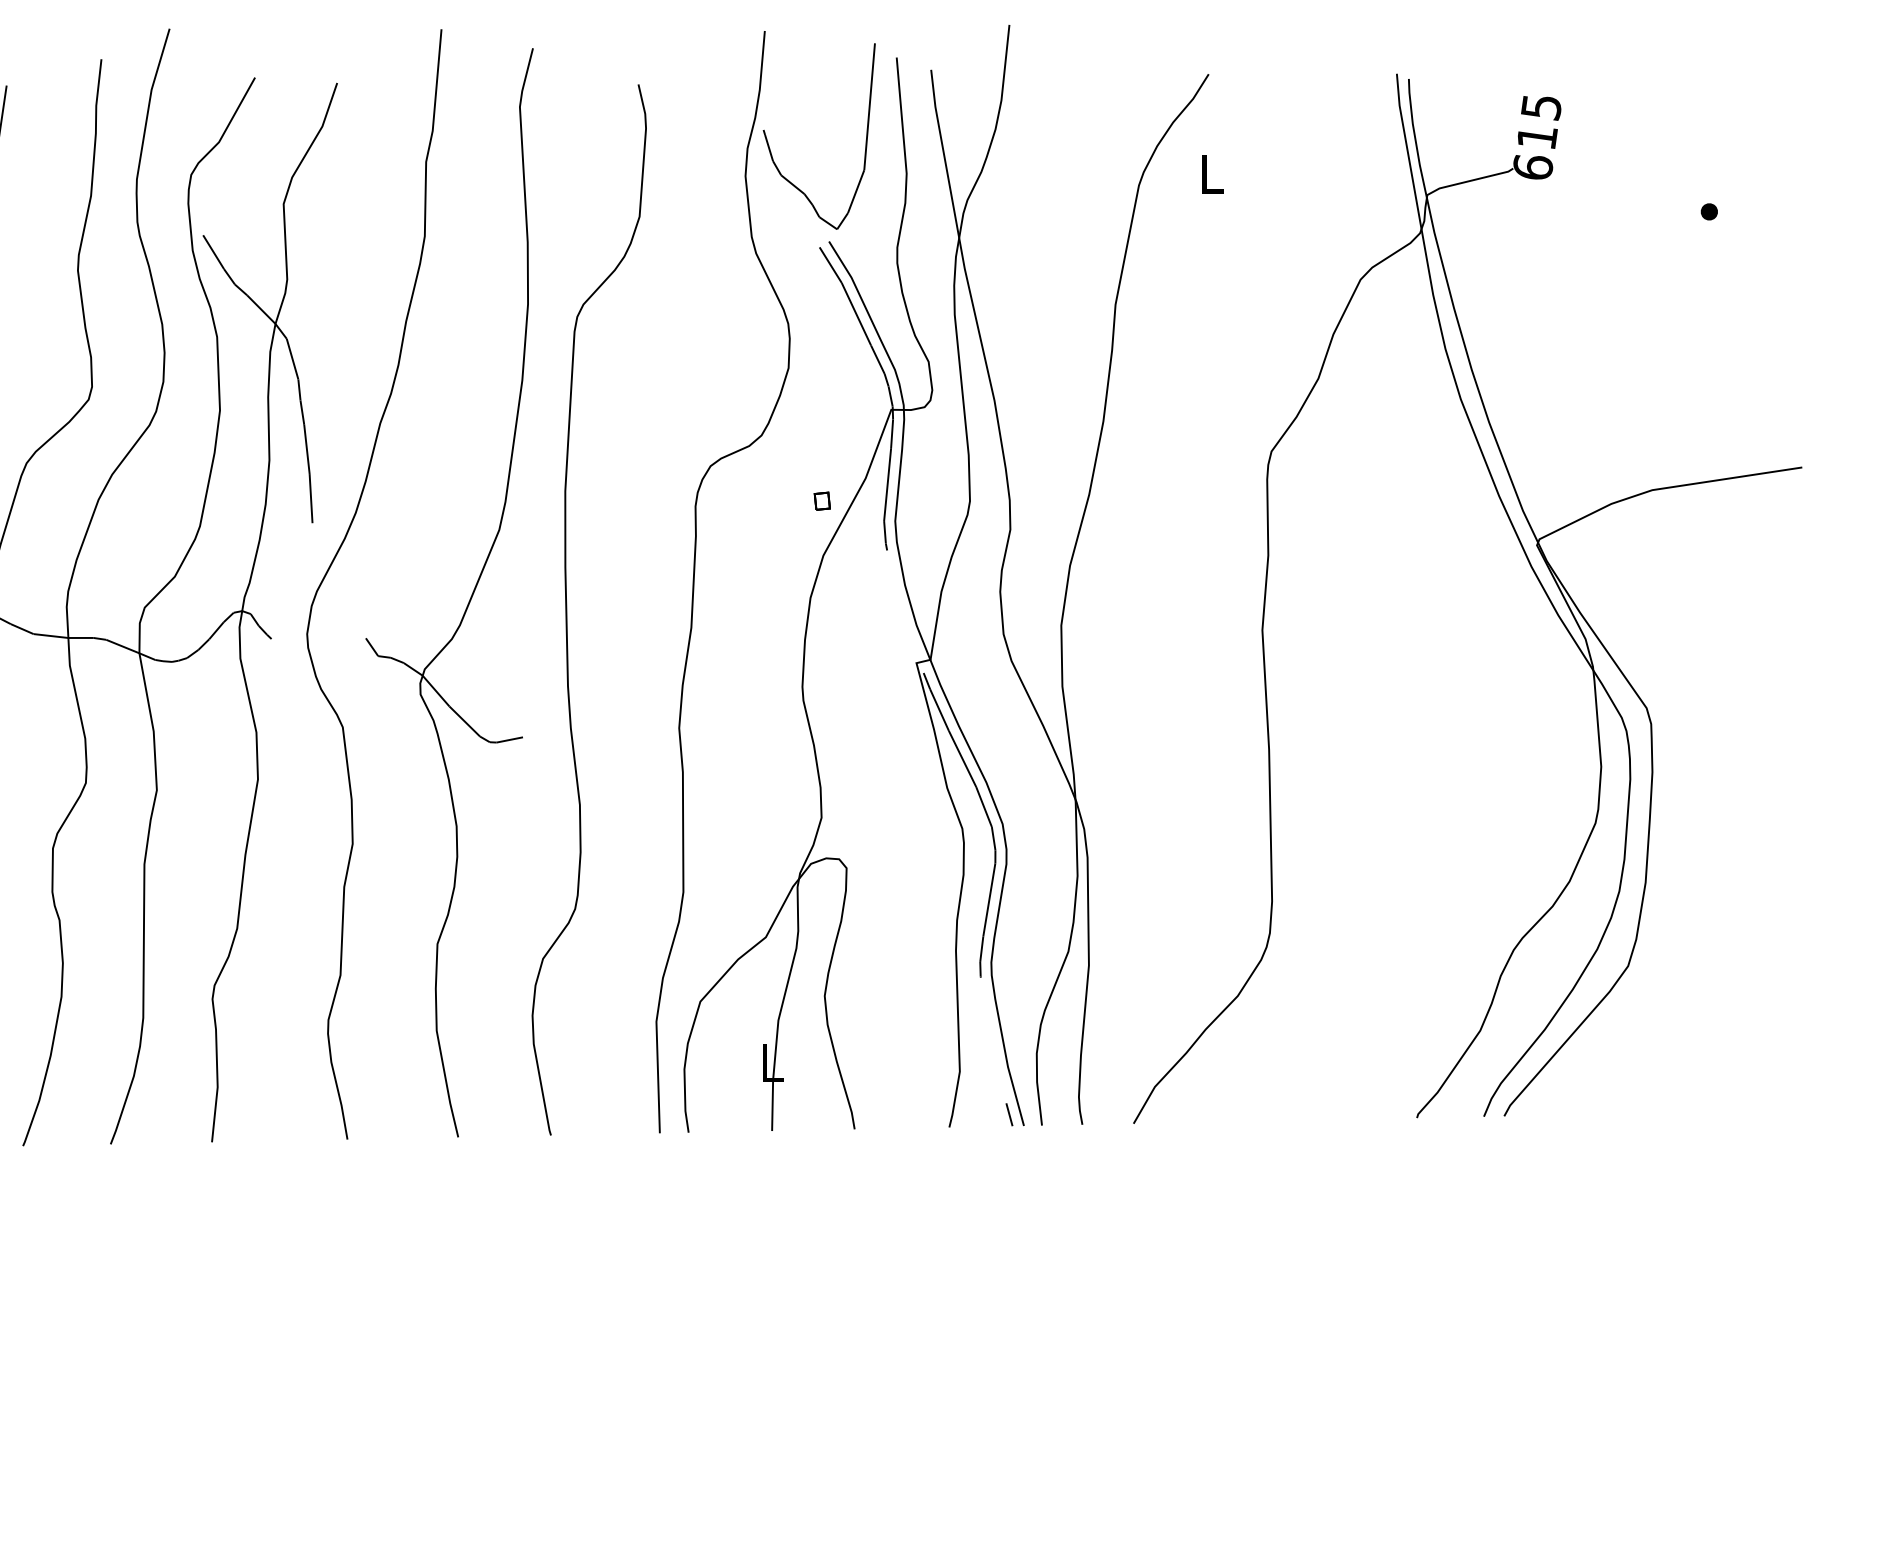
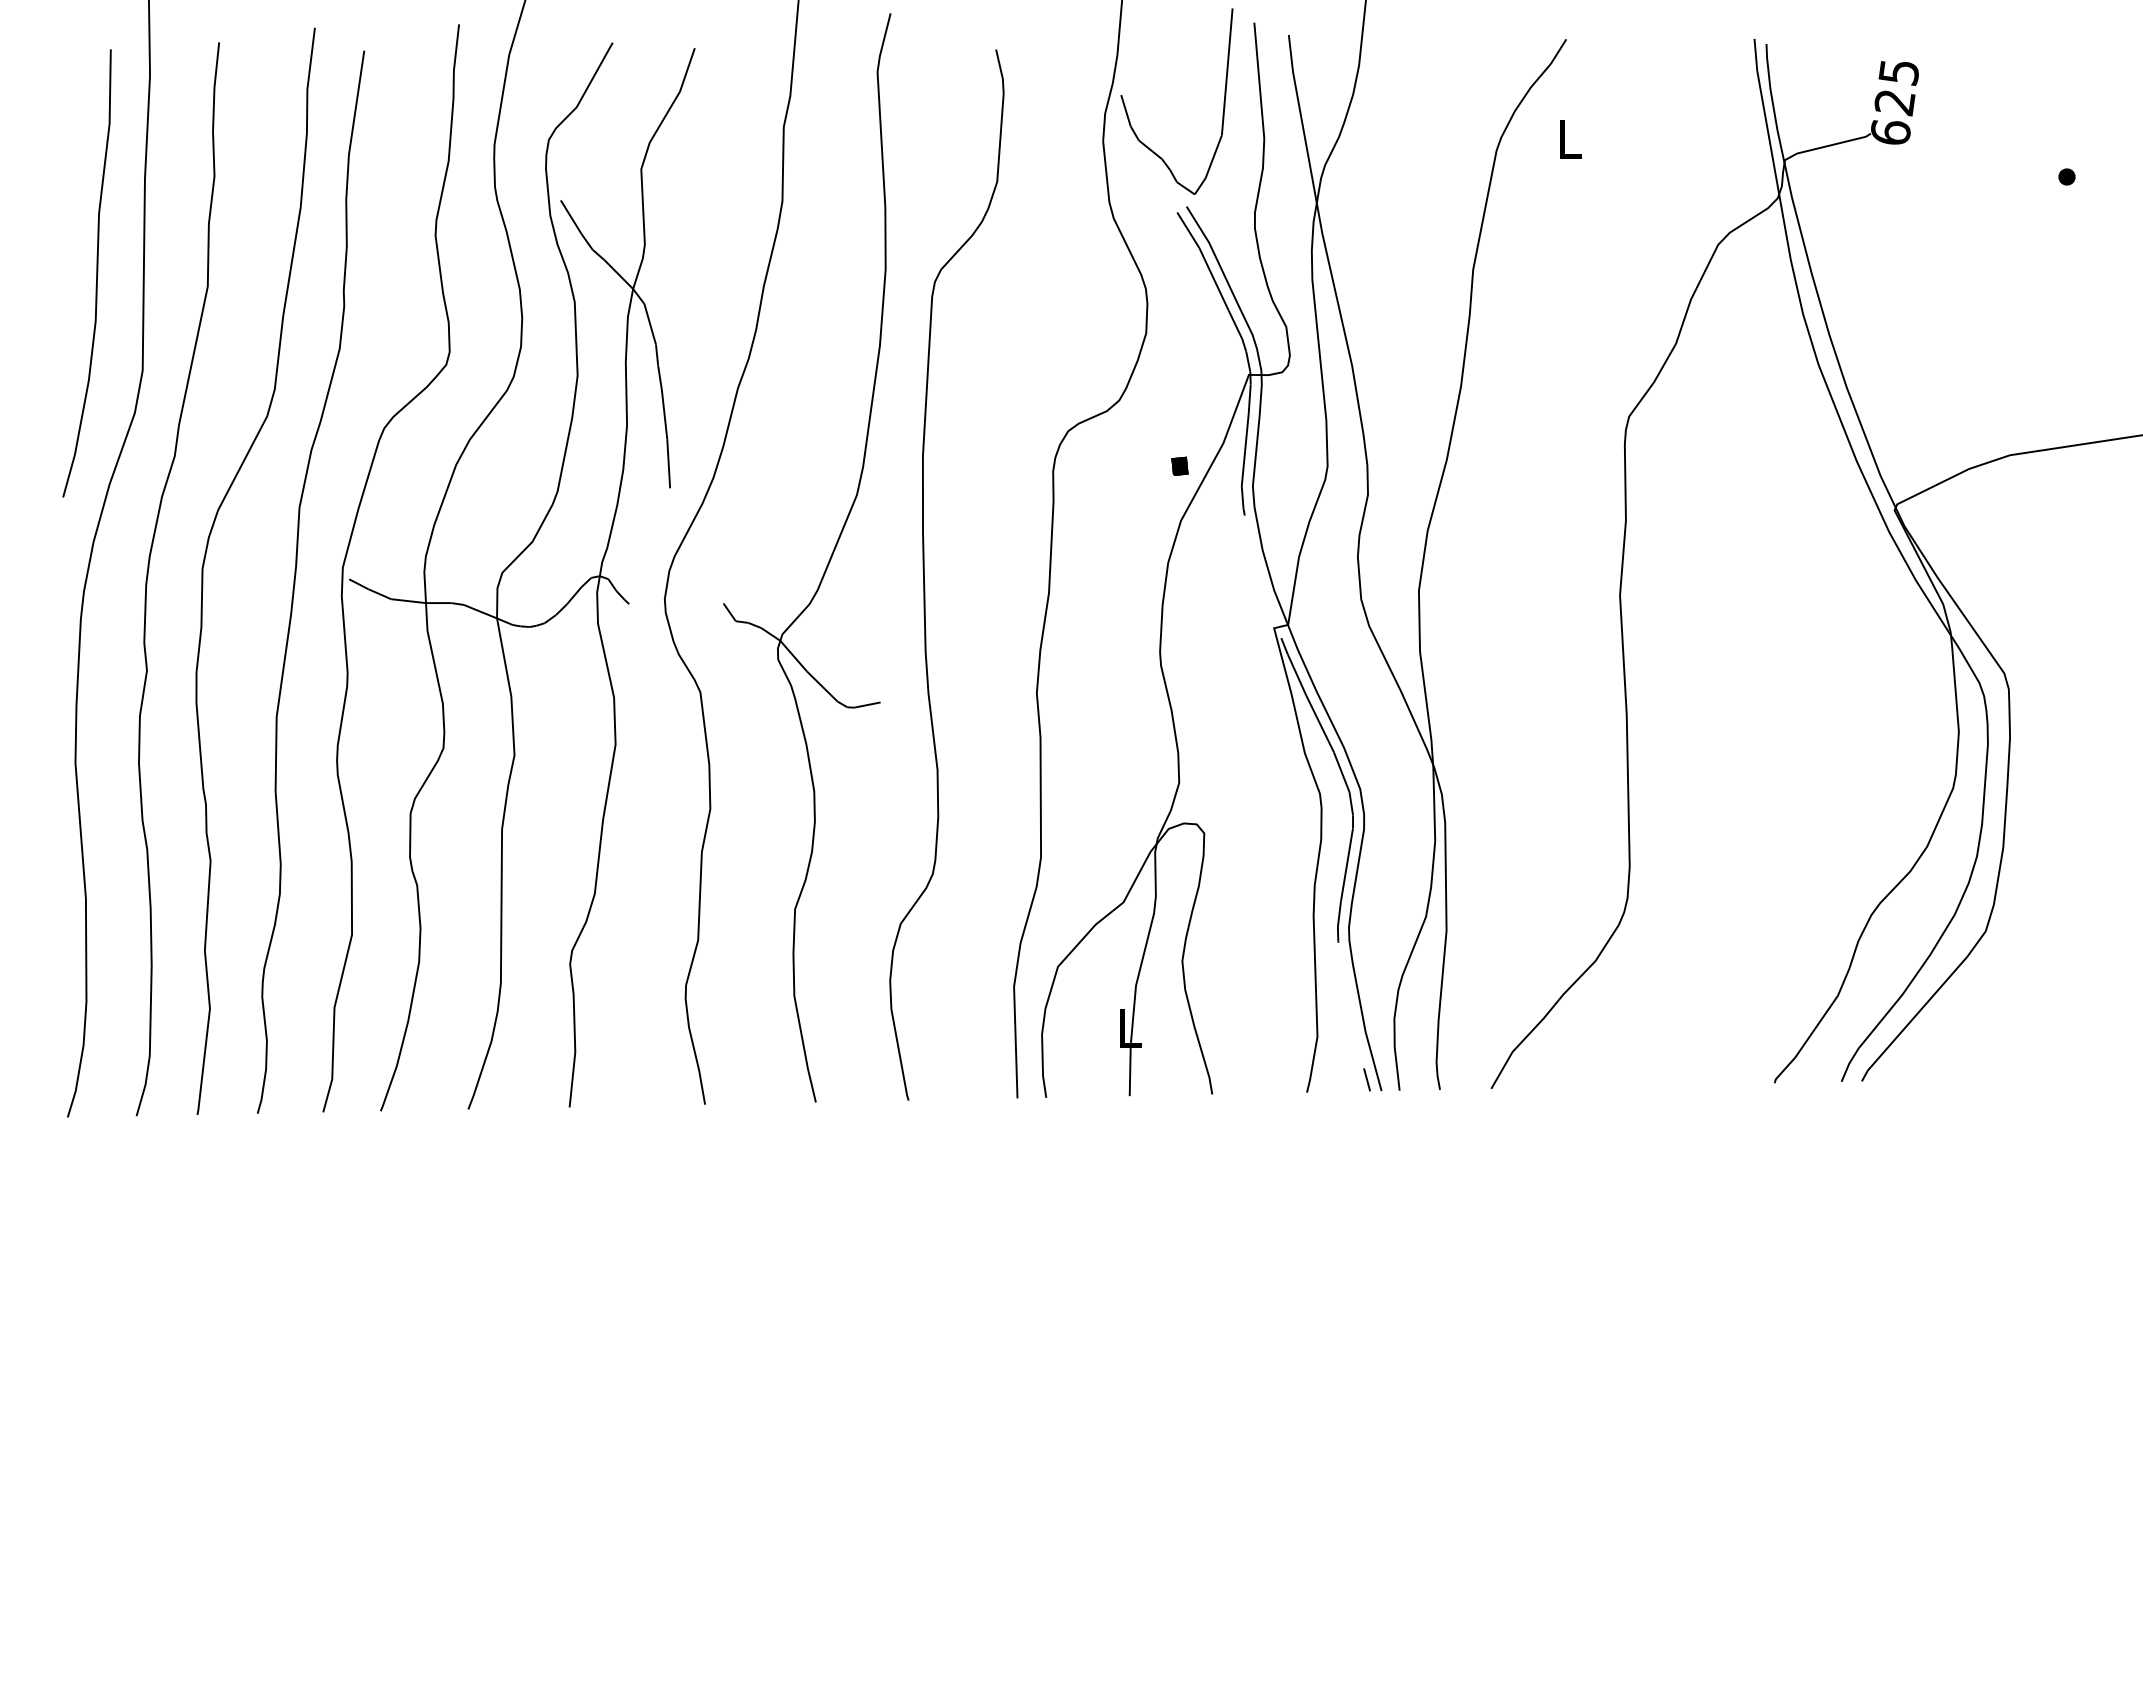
text: (1536, 138) -> (1894, 103), 615 -> 625
fill: (821, 501) -> (1179, 466), added

